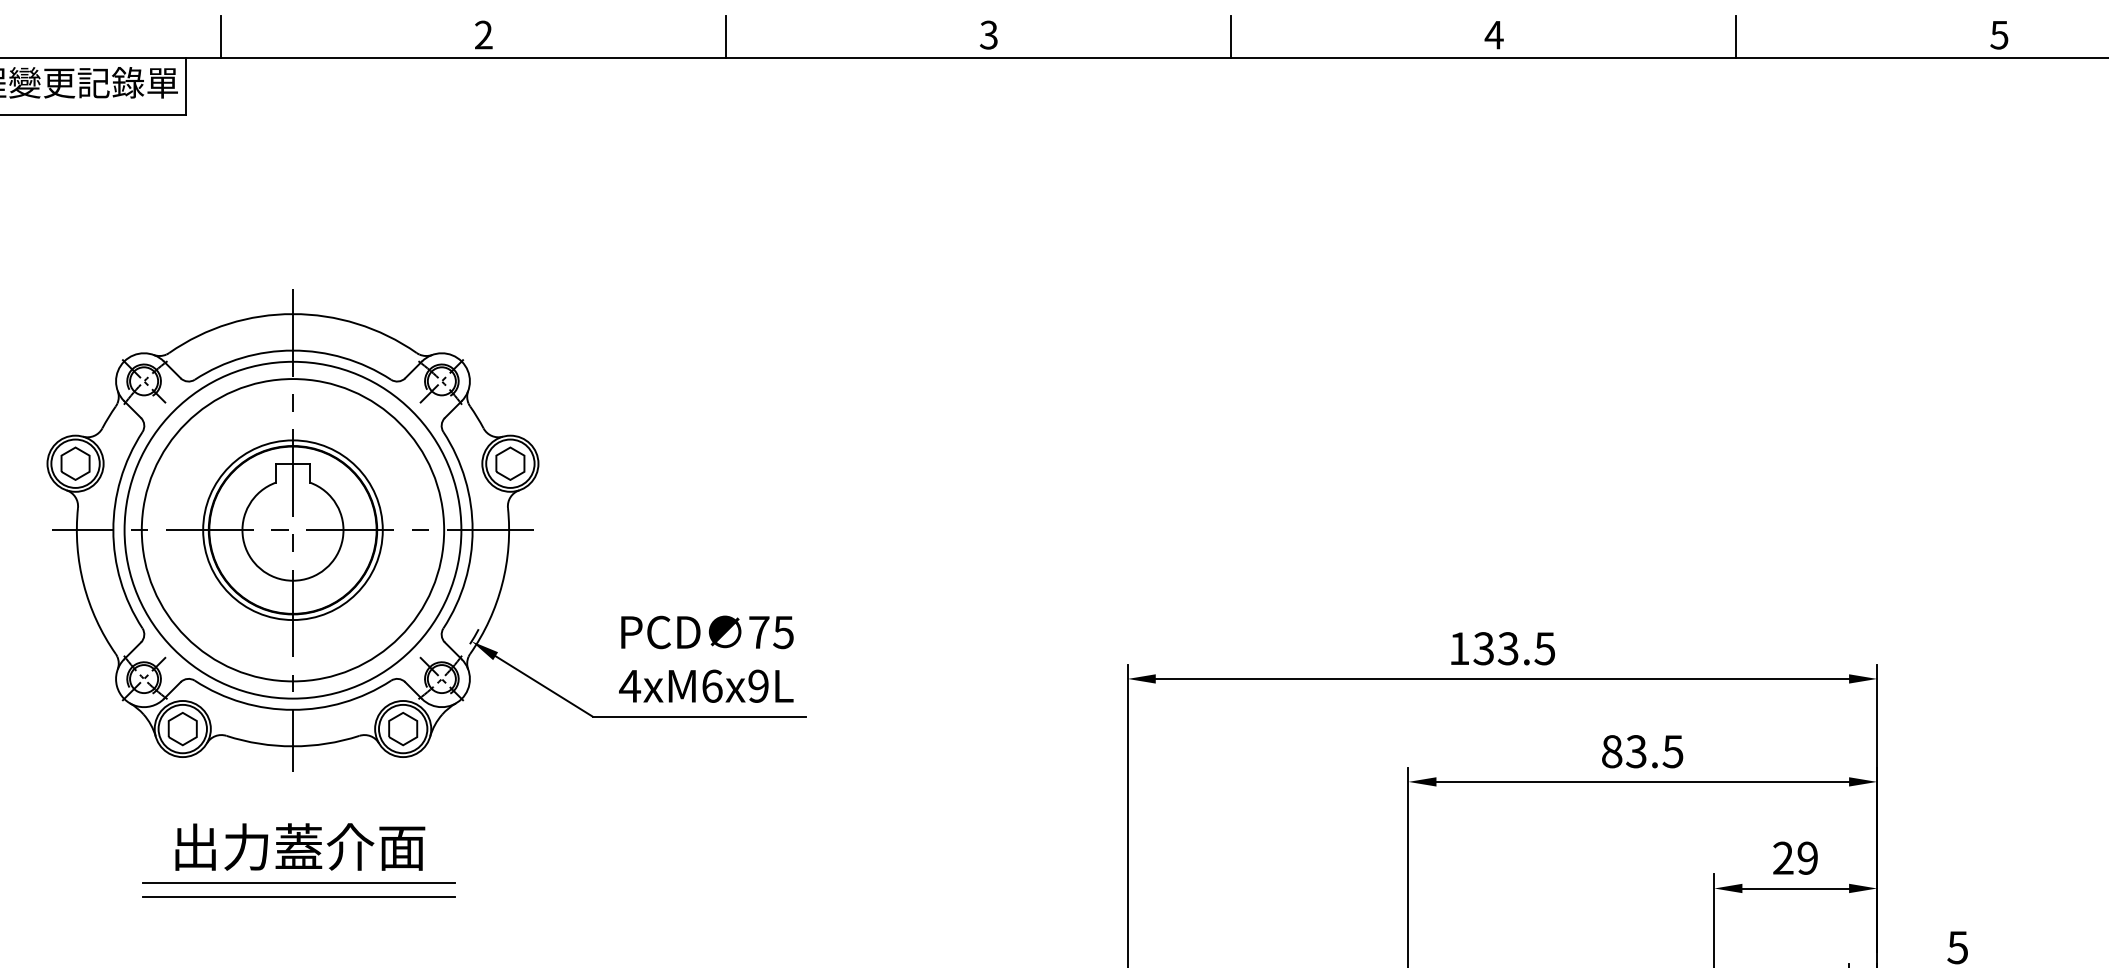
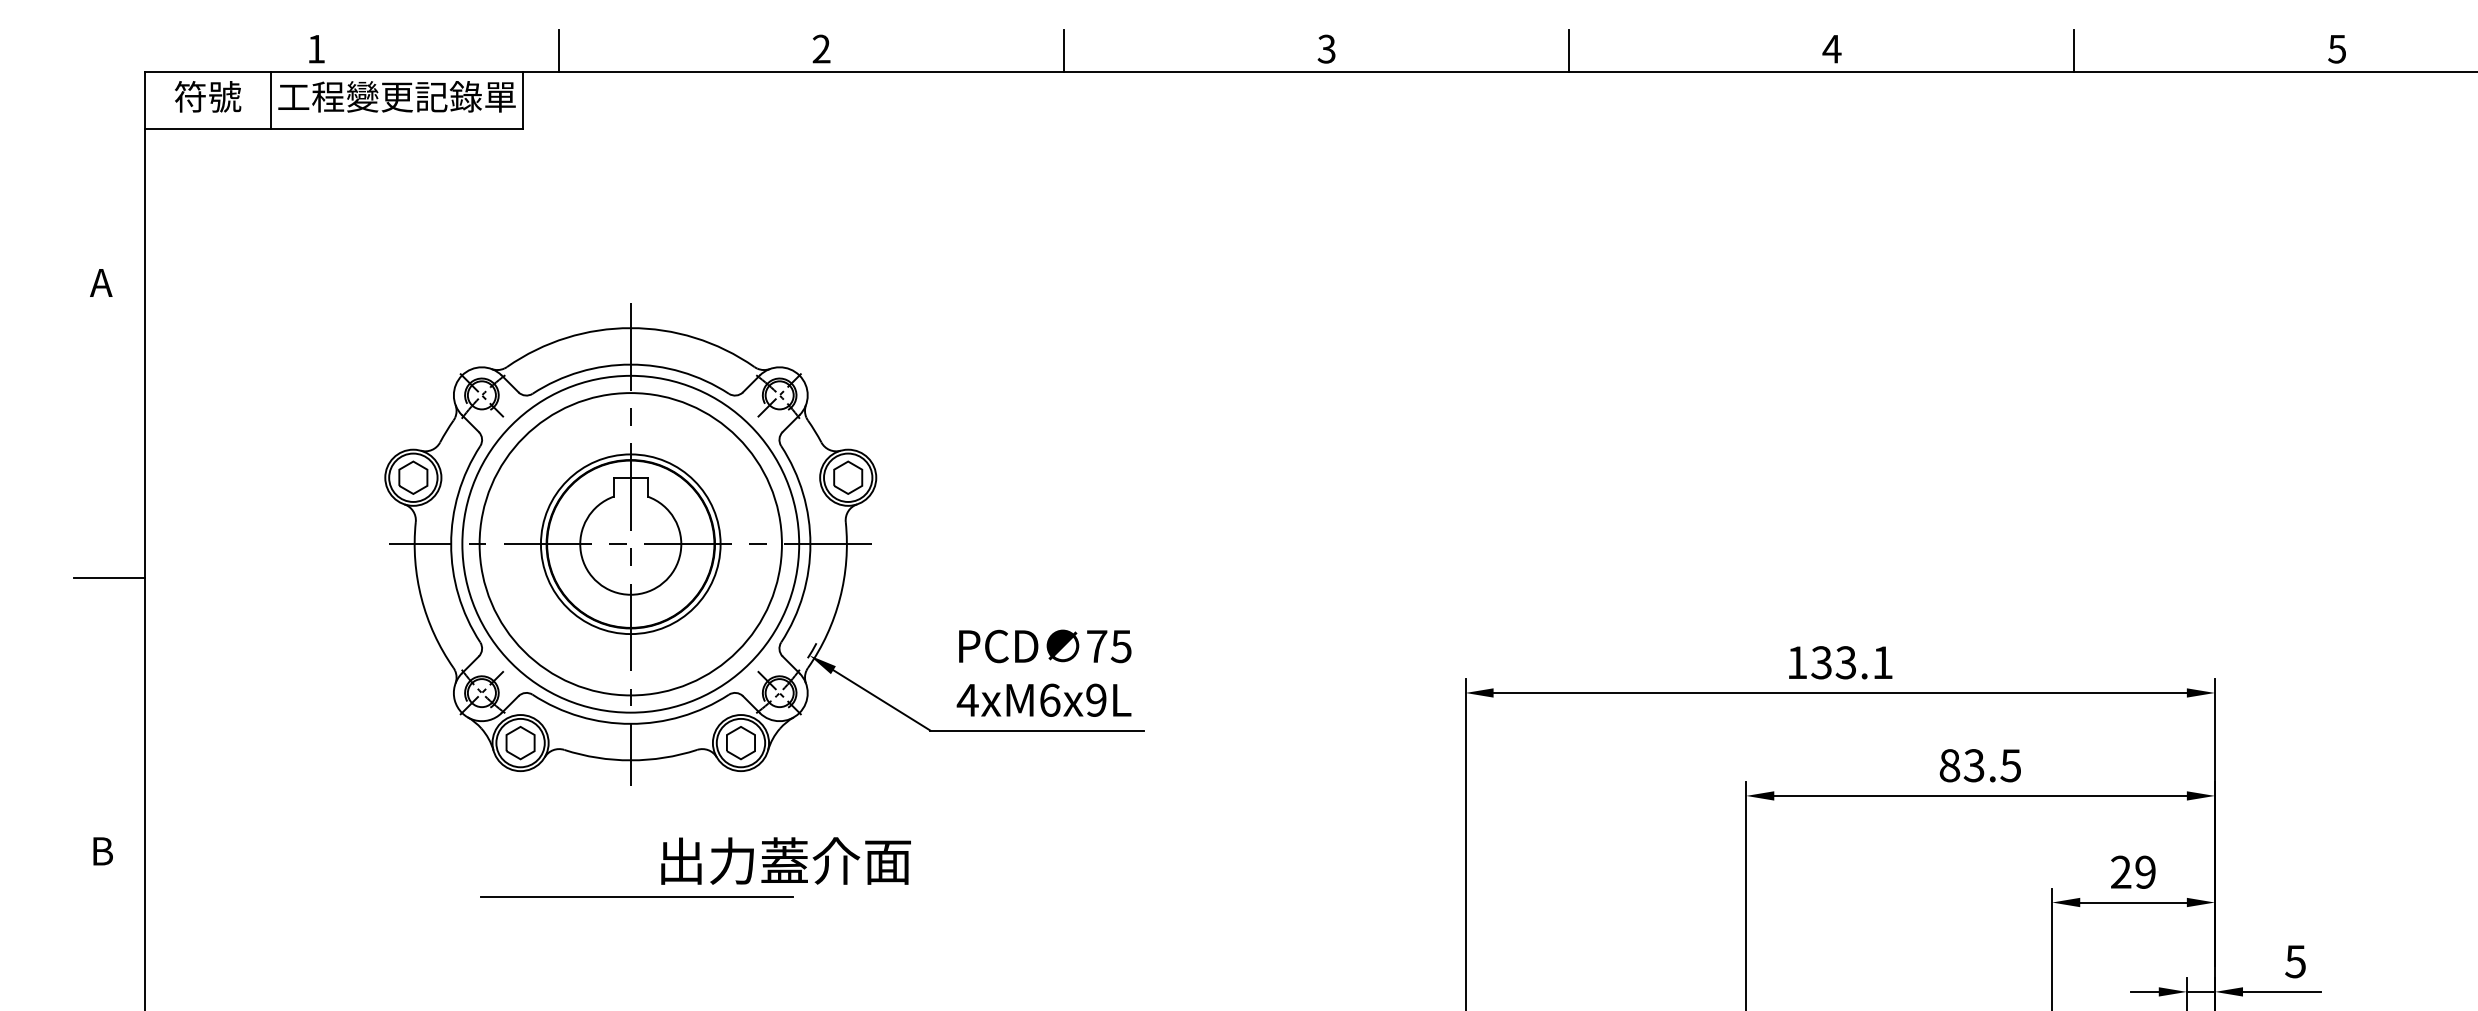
text: (1544, 648) -> (1882, 662), 133.5 -> 133.1
text: (299, 846) -> (785, 860), moved
line: (298, 897) -> (636, 911), removed

